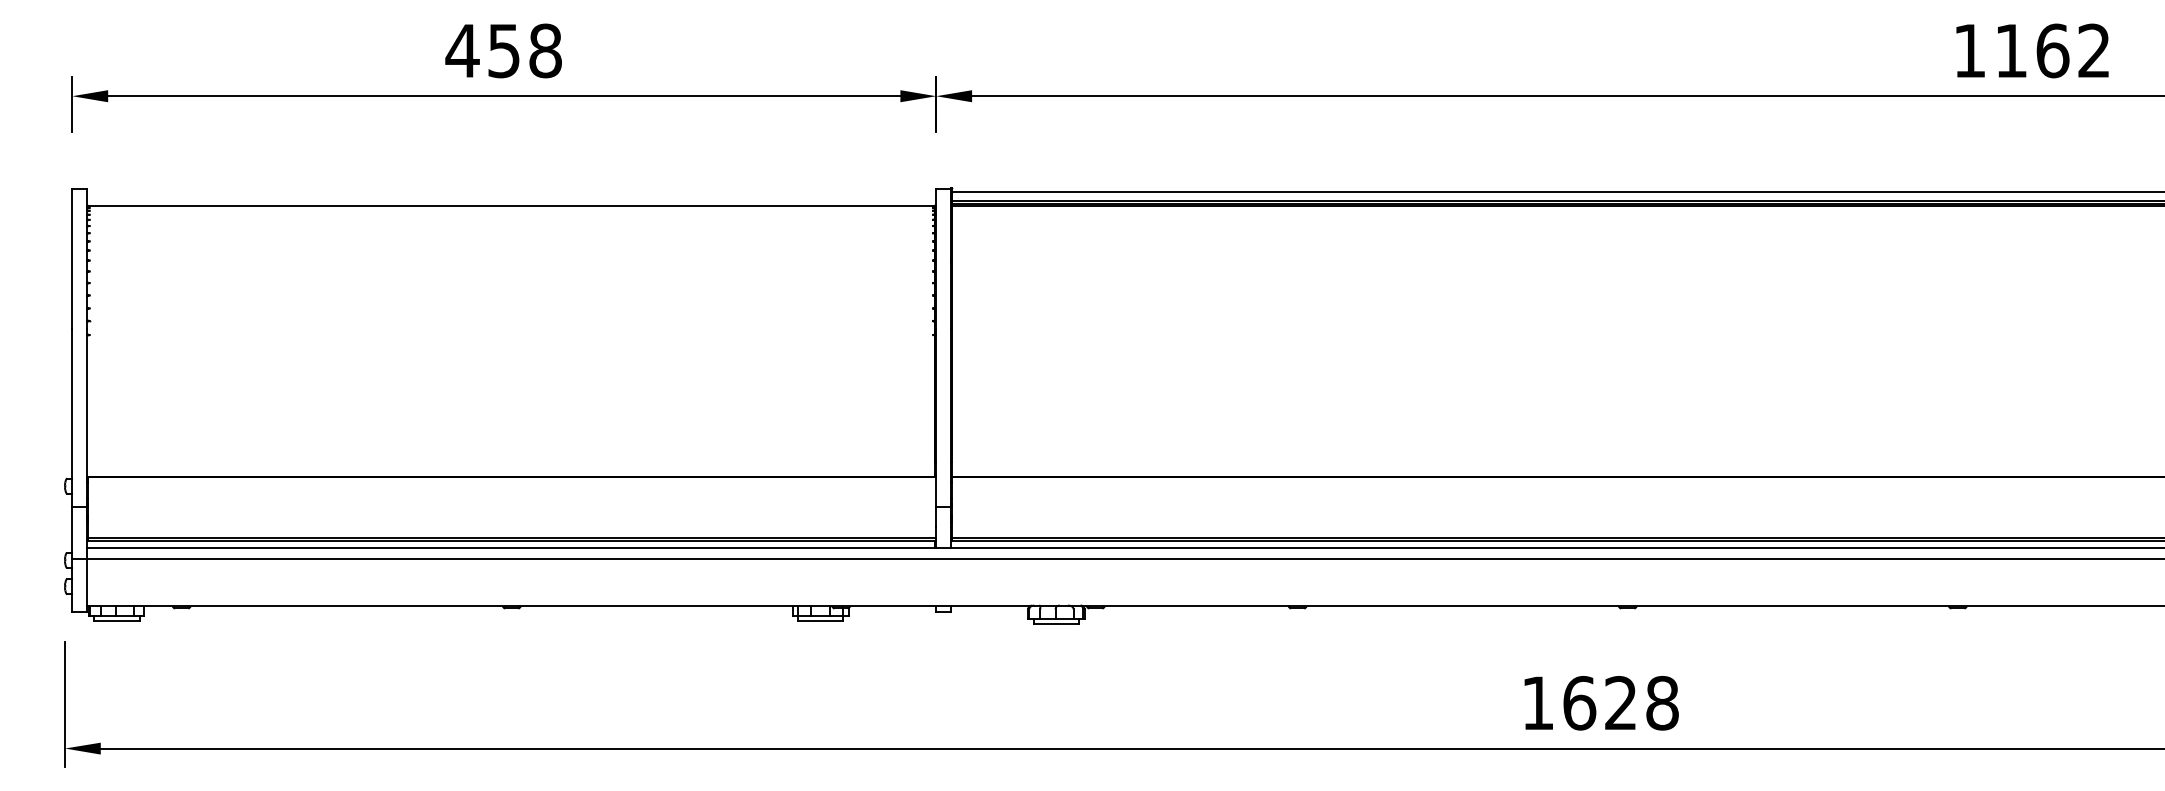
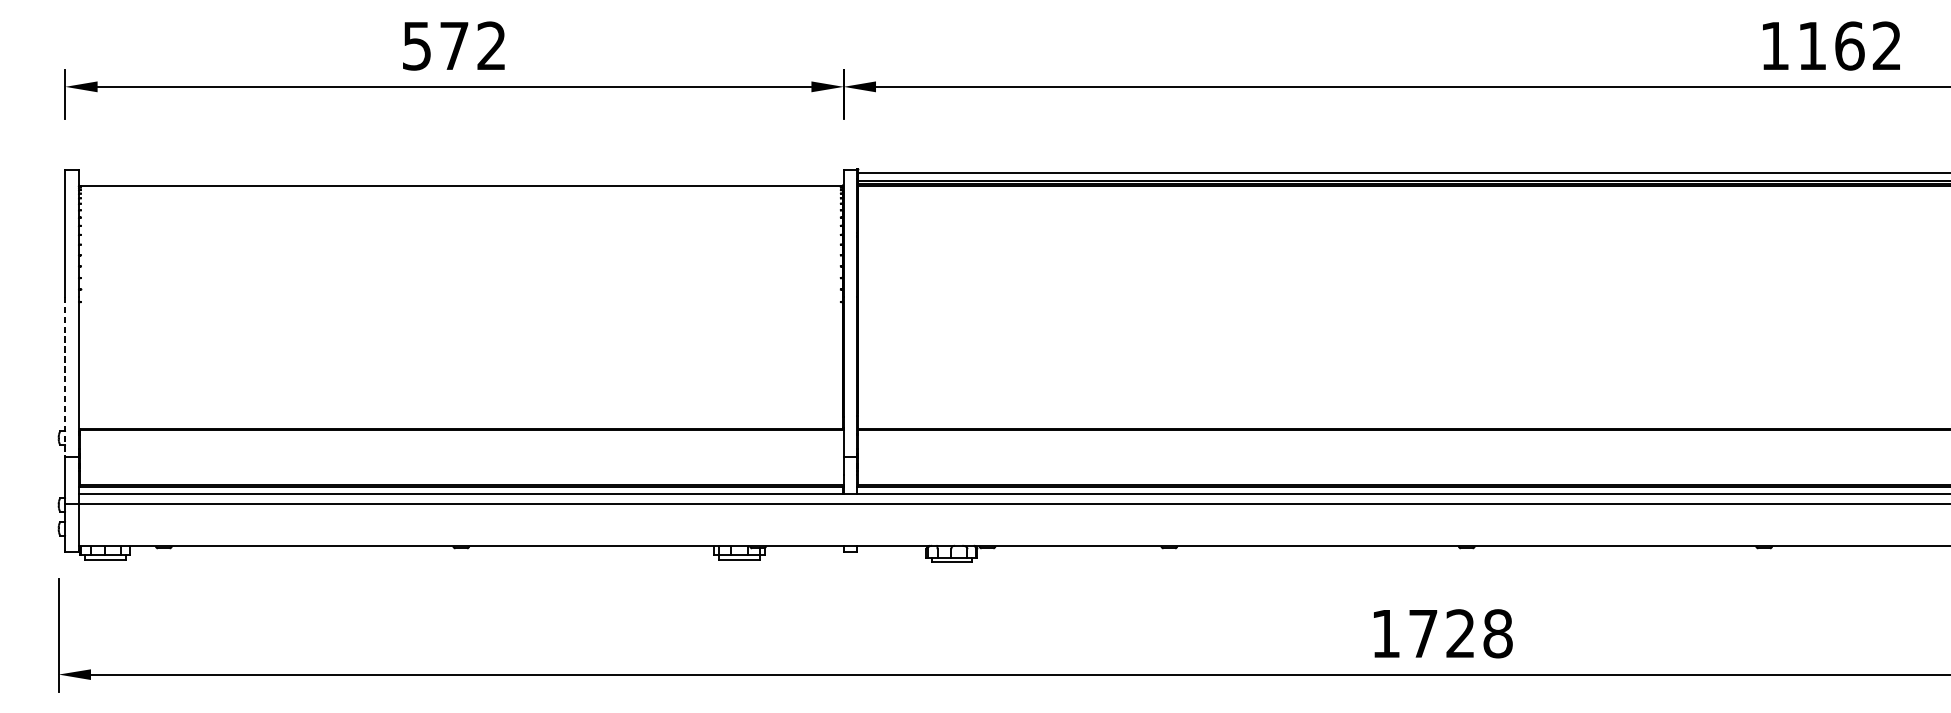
text: (503, 50) -> (453, 45), 458 -> 572
line: (72, 417) -> (65, 376), solid -> dashed
text: (1579, 703) -> (1423, 634), 1628 -> 1728

